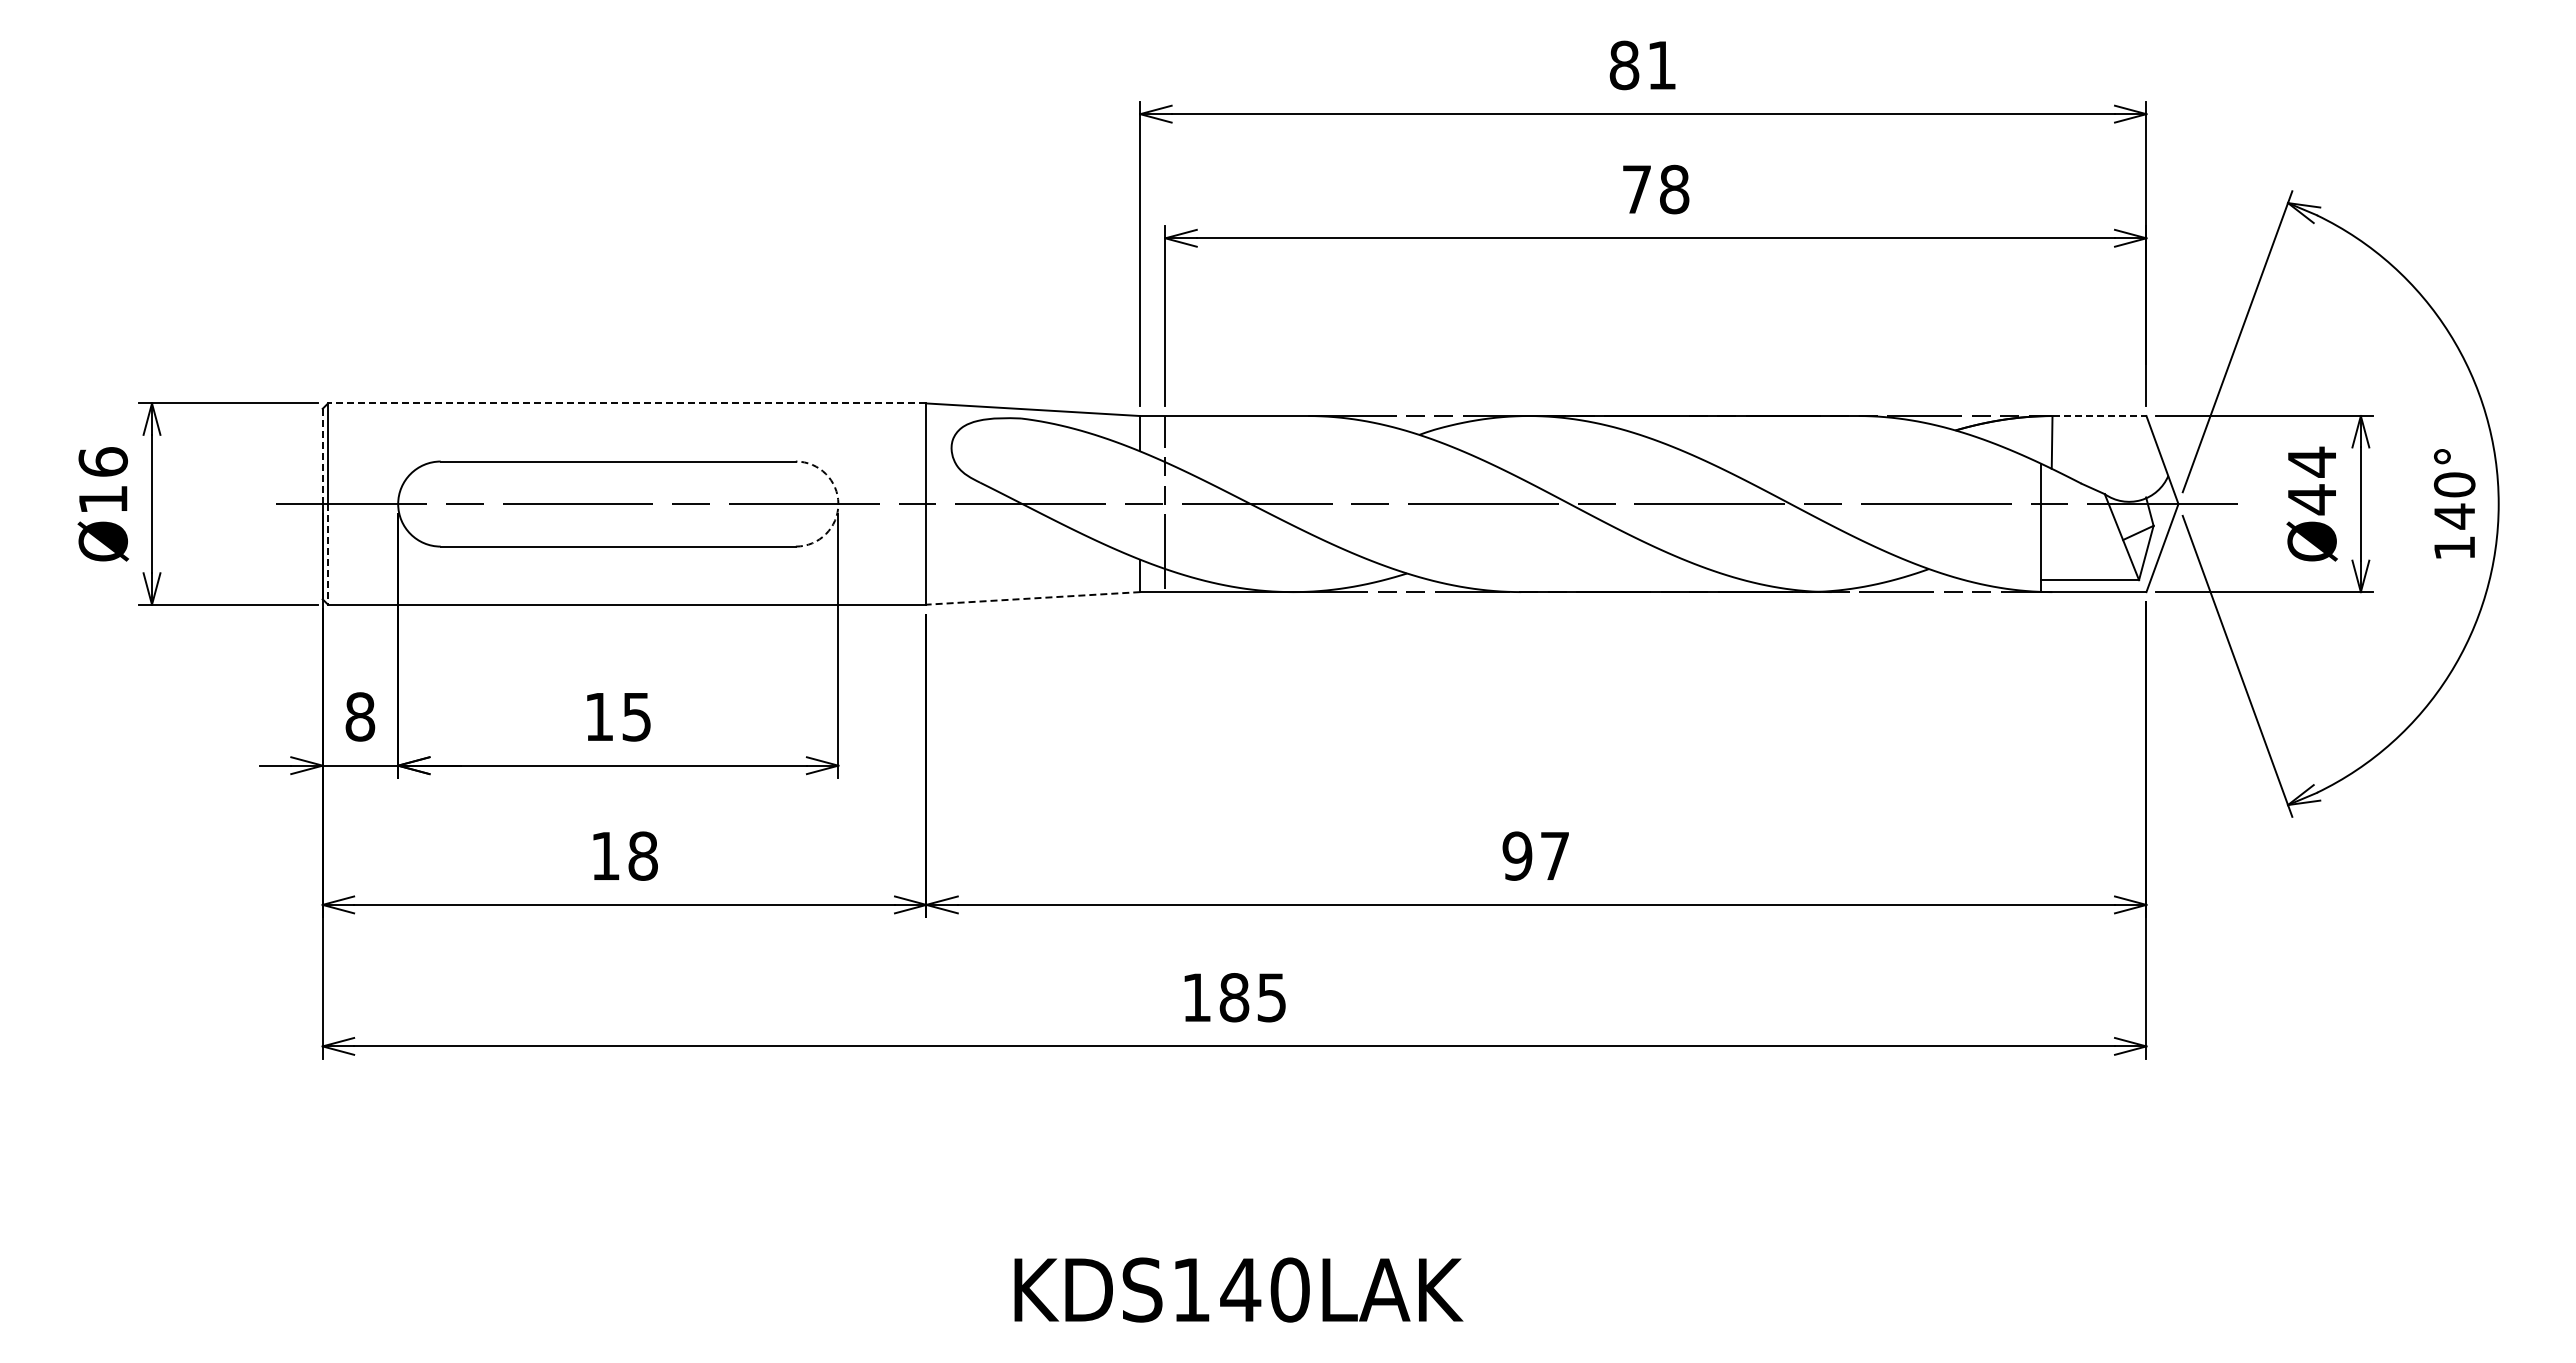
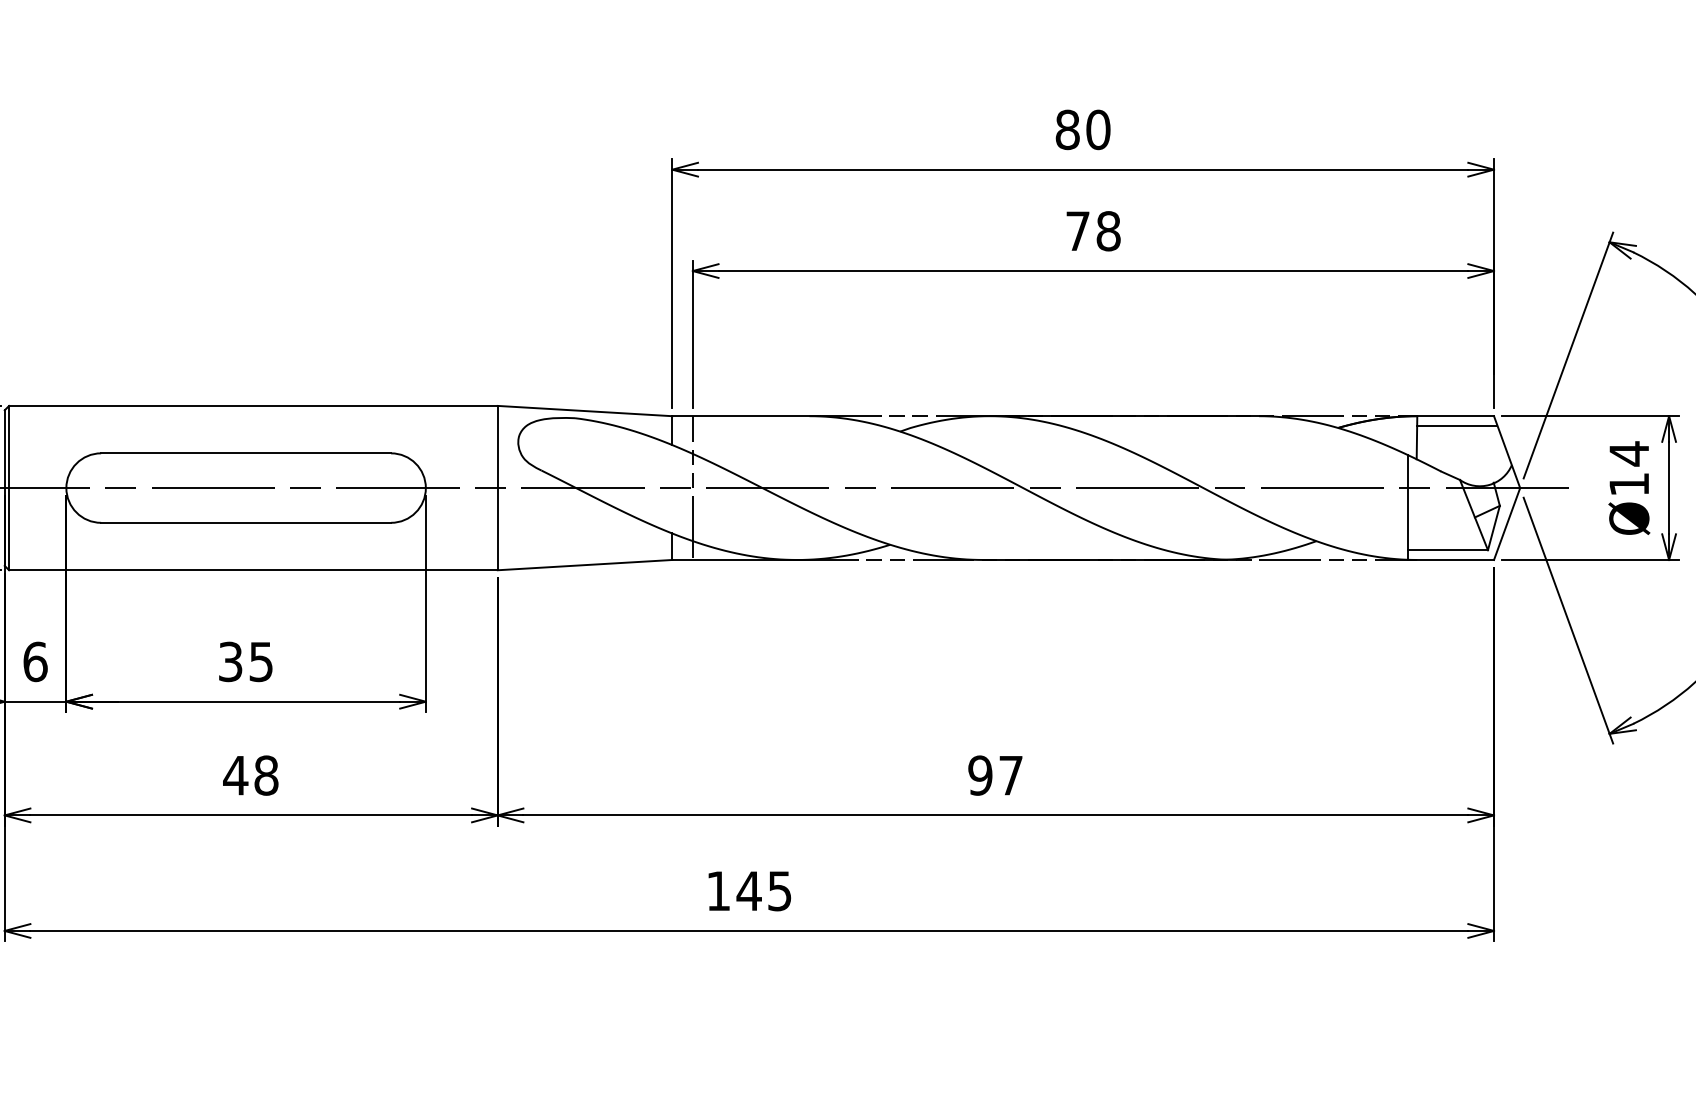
text: (1661, 65) -> (1098, 129), 81 -> 80
line: (626, 403) -> (252, 405), dashed -> solid
line: (2099, 416) -> (1455, 416), dashed -> solid
line: (2100, 427) -> (1456, 425), added
line: (322, 456) -> (4, 449), dashed -> solid
text: (2311, 499) -> (1628, 484), Ø44 -> Ø14
arc: (838, 504) -> (425, 488), dashed -> solid
line: (328, 554) -> (9, 529), dashed -> solid
line: (1032, 598) -> (584, 565), dashed -> solid
text: (360, 716) -> (35, 661), 8 -> 6
text: (599, 716) -> (230, 661), 15 -> 35
text: (605, 855) -> (235, 775), 18 -> 48
text: (1233, 997) -> (748, 891), 185 -> 145

